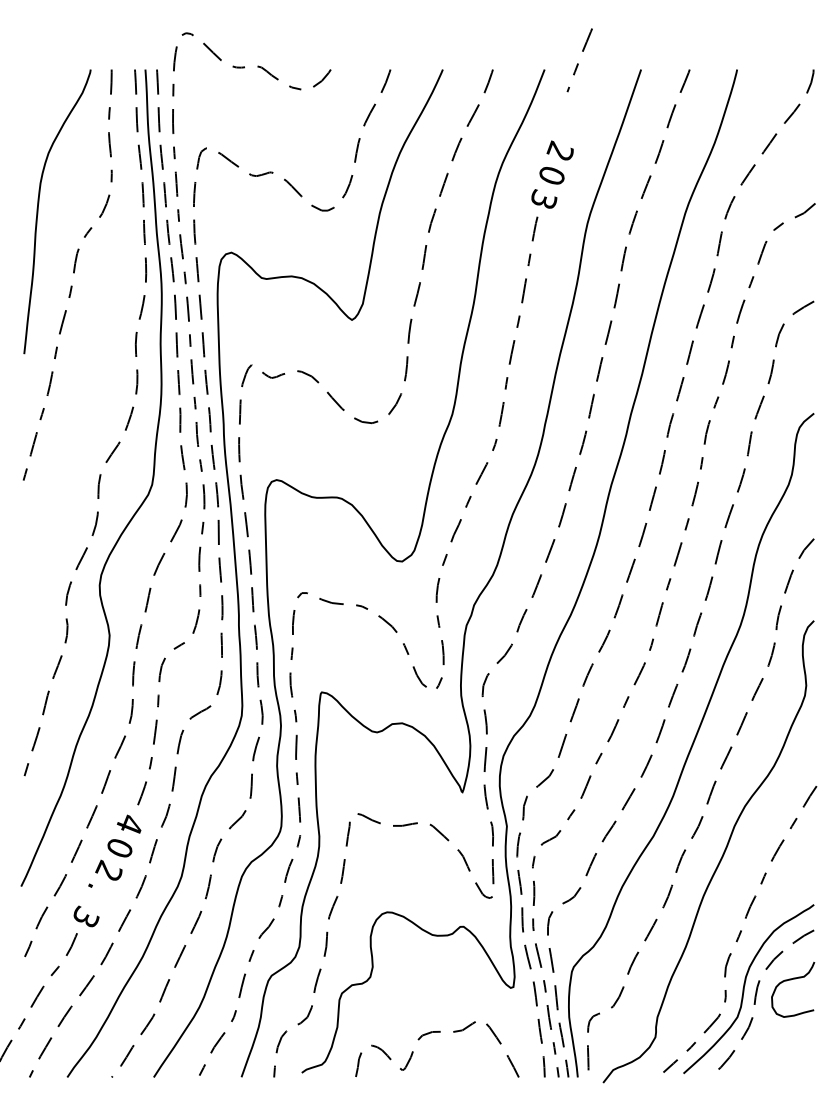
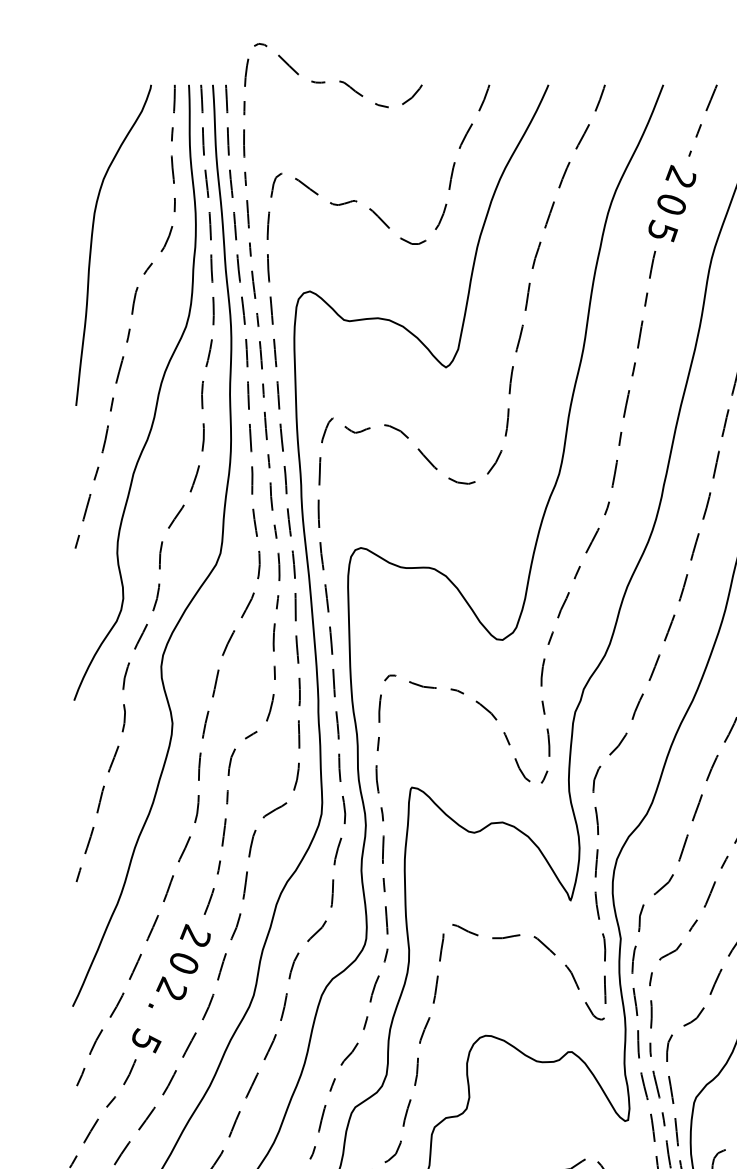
curve: (578, 63) -> (701, 124), moved
text: (544, 198) -> (663, 230), 3 -> 5
curve: (95, 347) -> (156, 398), added
text: (129, 823) -> (194, 935), 4 -> 2
text: (86, 916) -> (146, 1040), 3 -> 5

